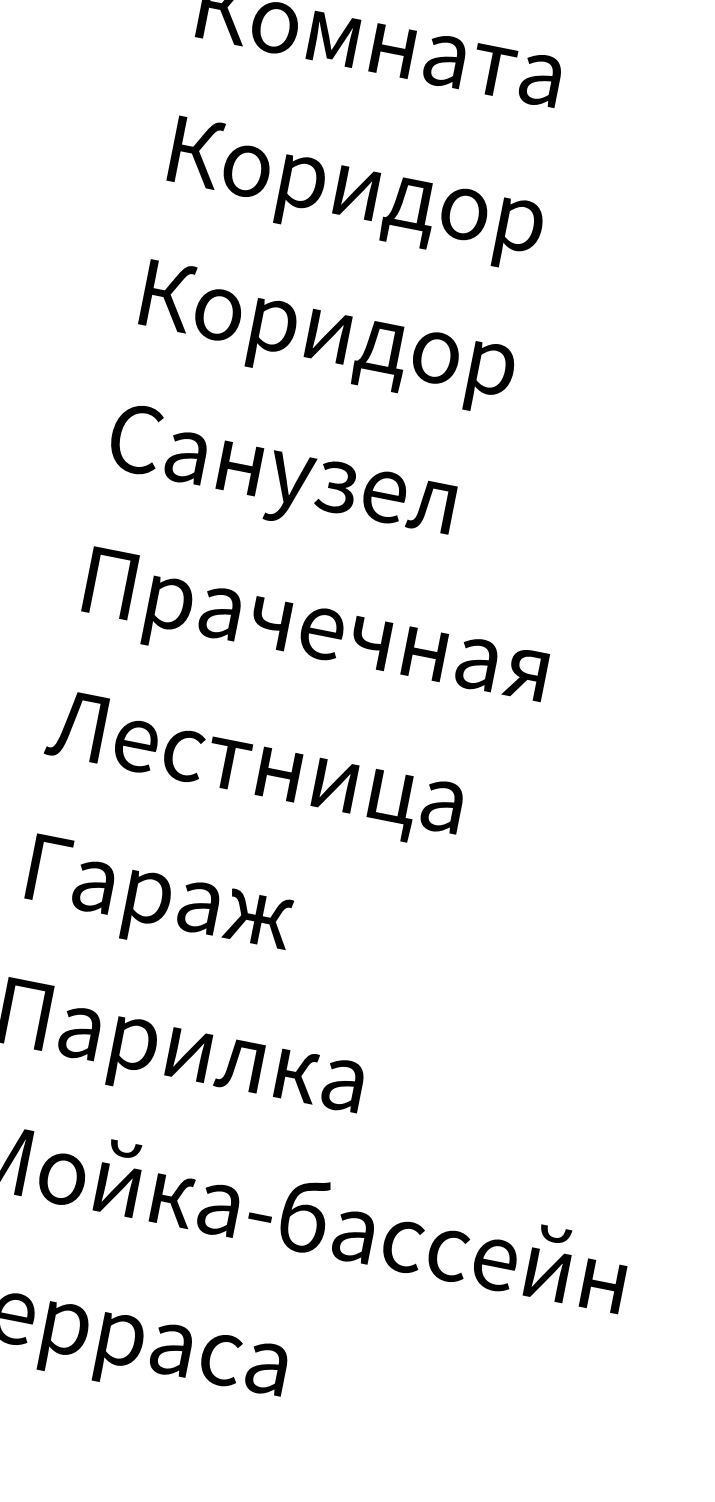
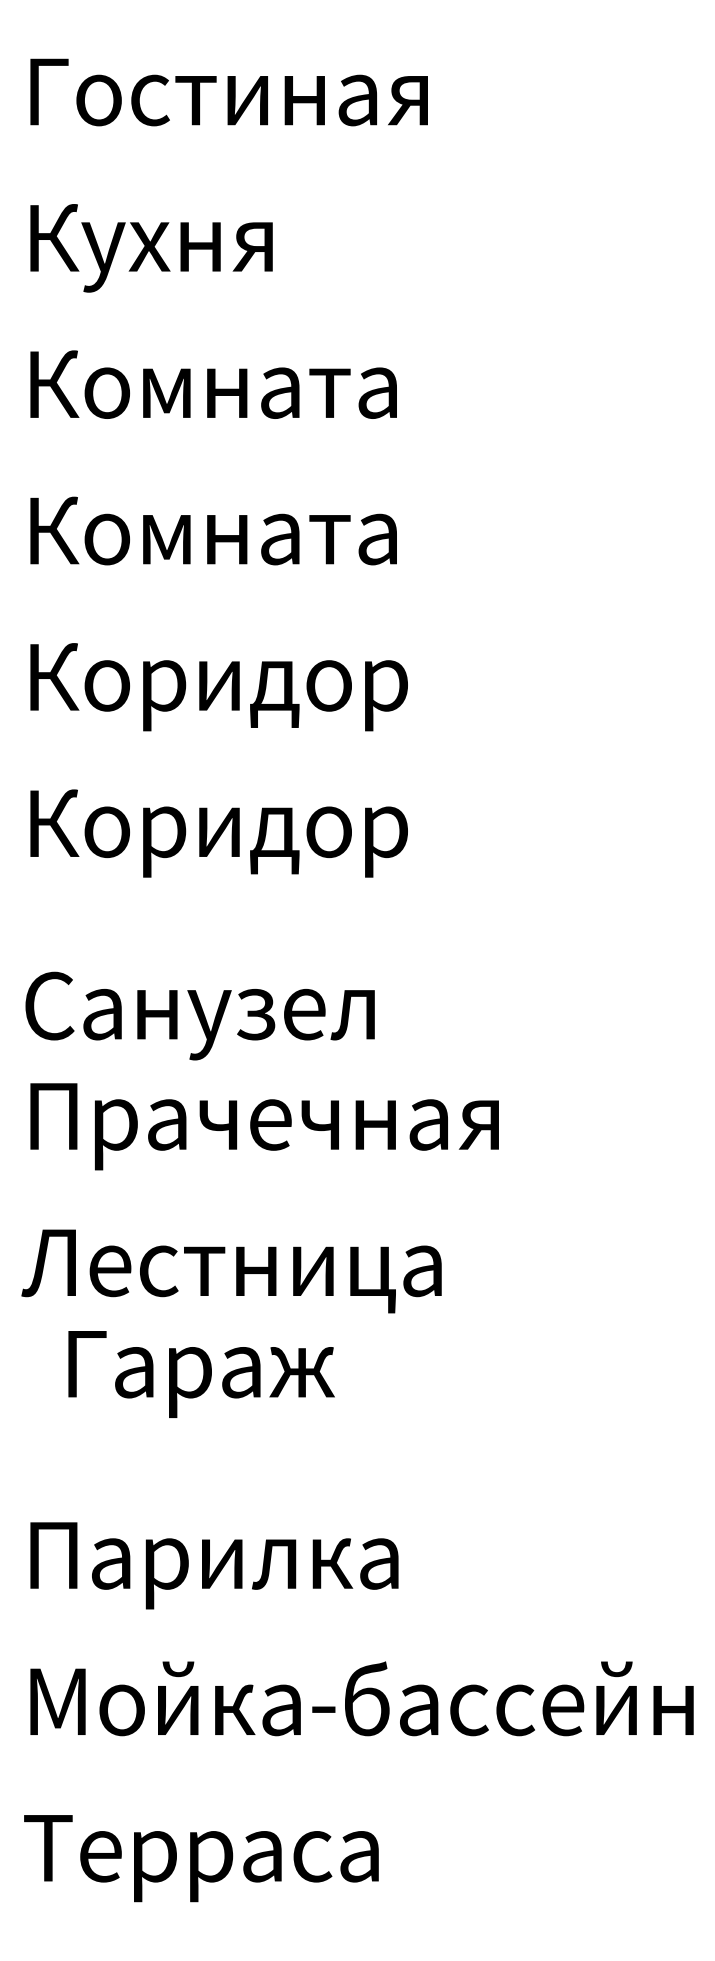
text: (280, 477) -> (199, 1015), moved
text: (159, 901) -> (201, 1374), moved

